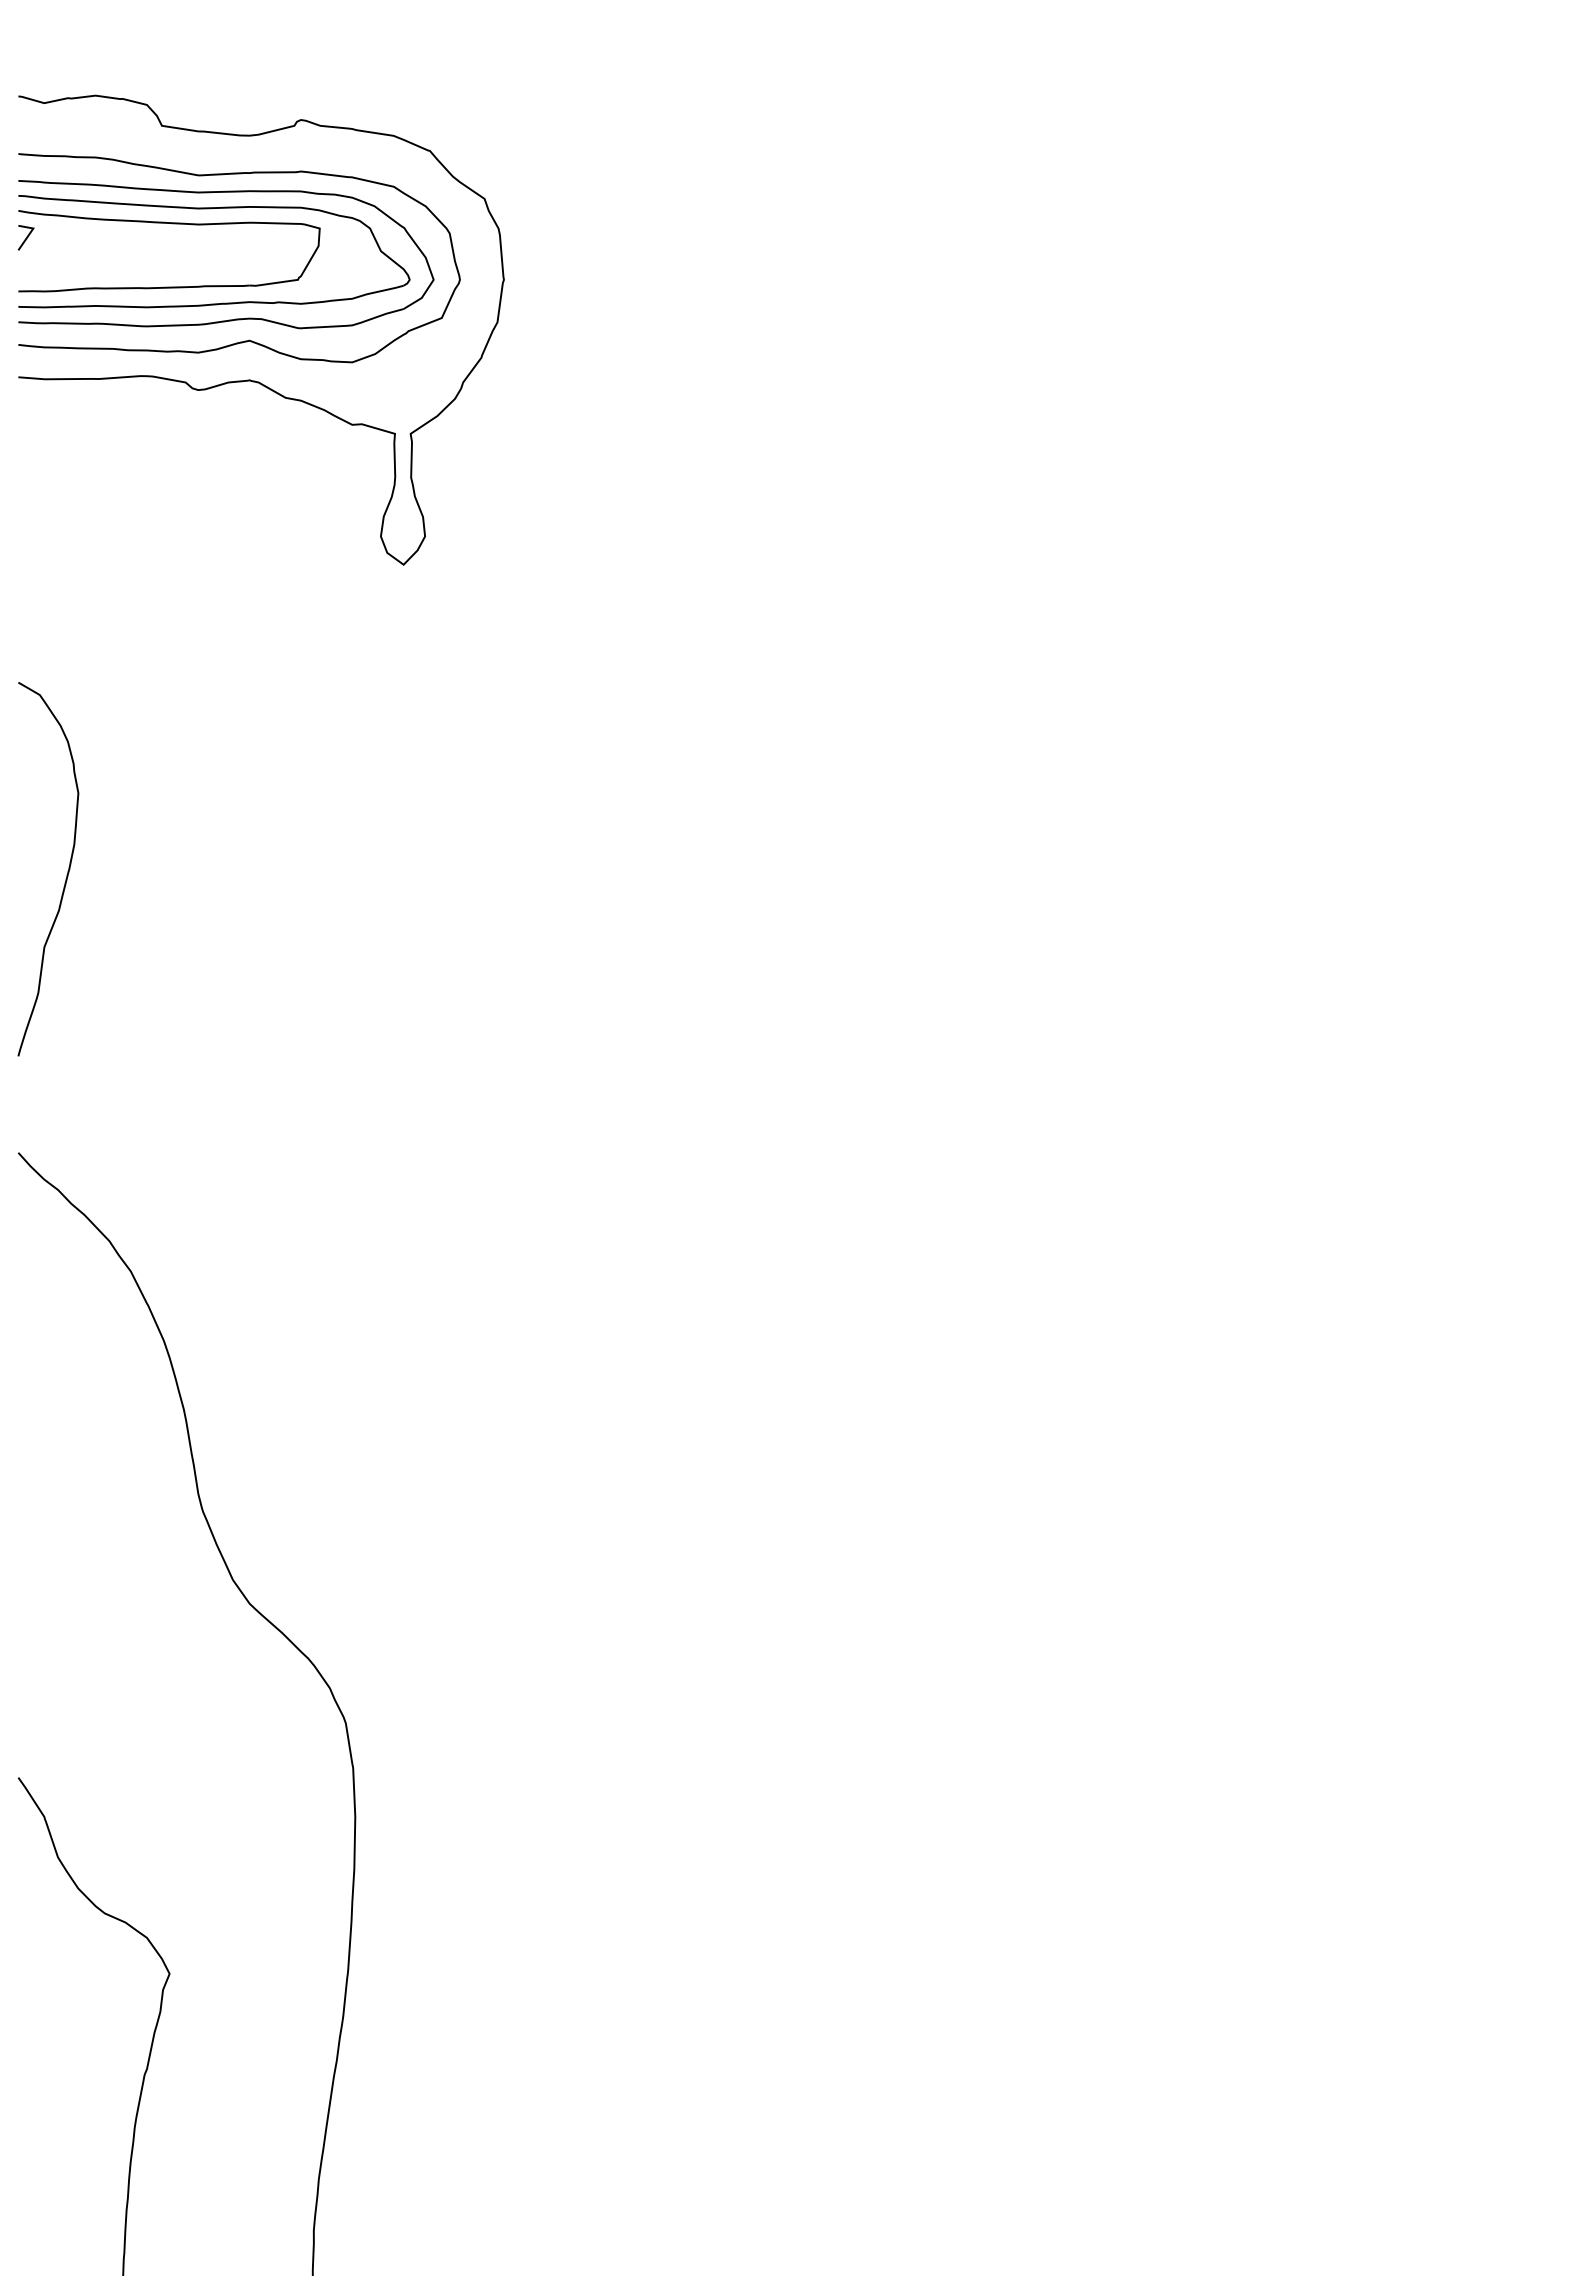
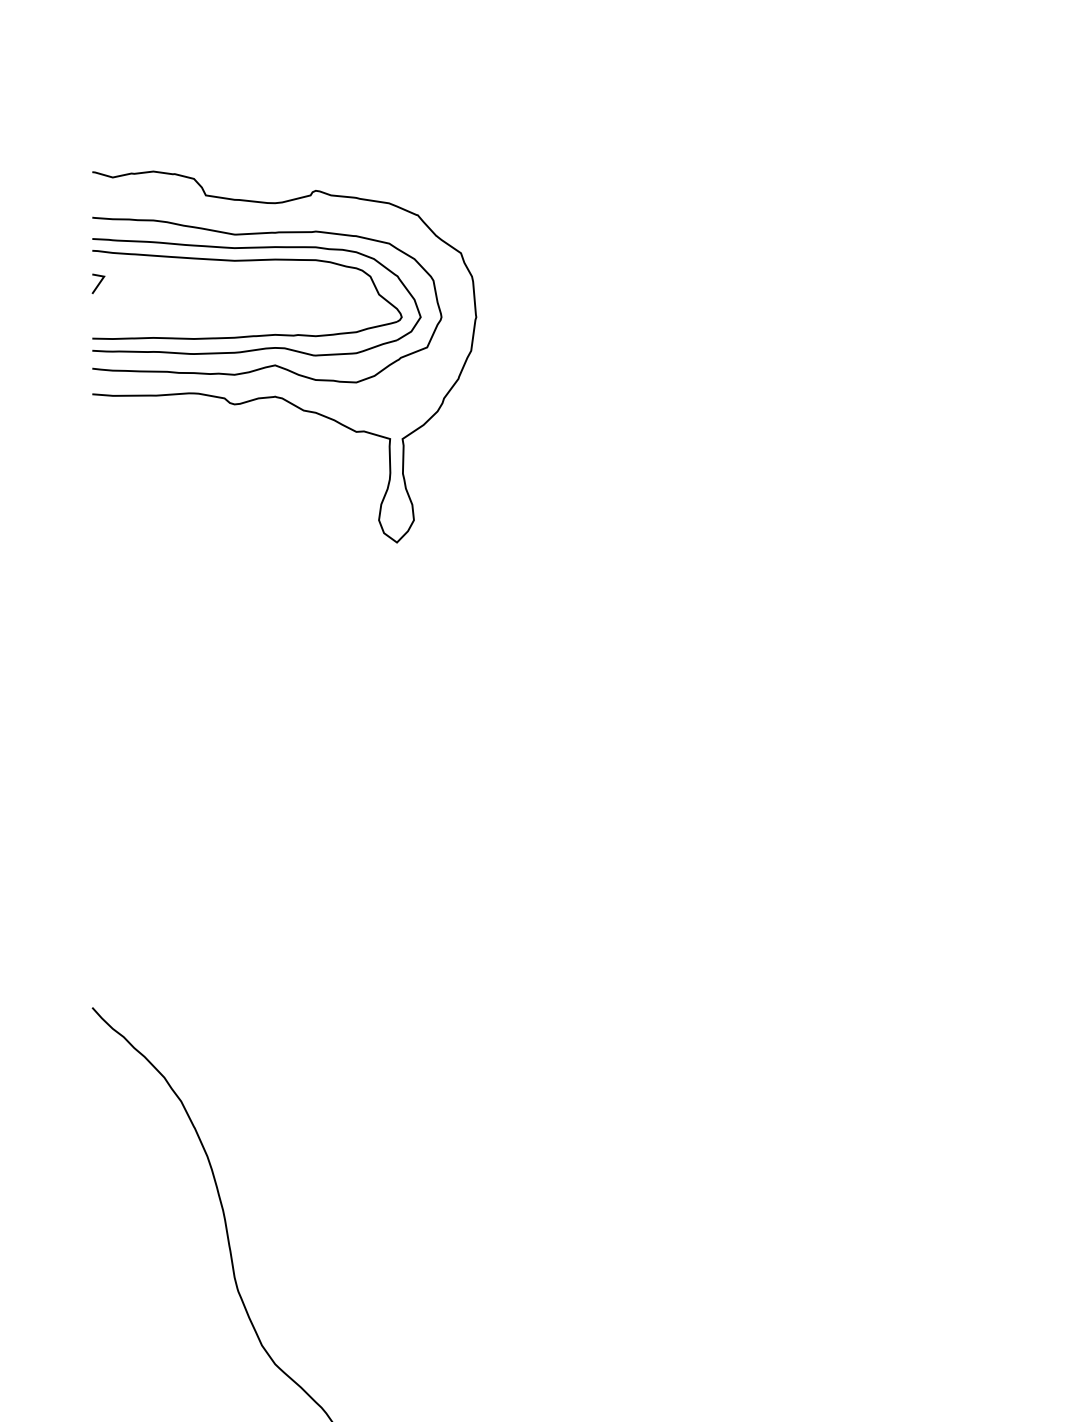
part: (172, 224) -> (214, 273), removed
curve: (66, 874) -> (130, 787), removed

